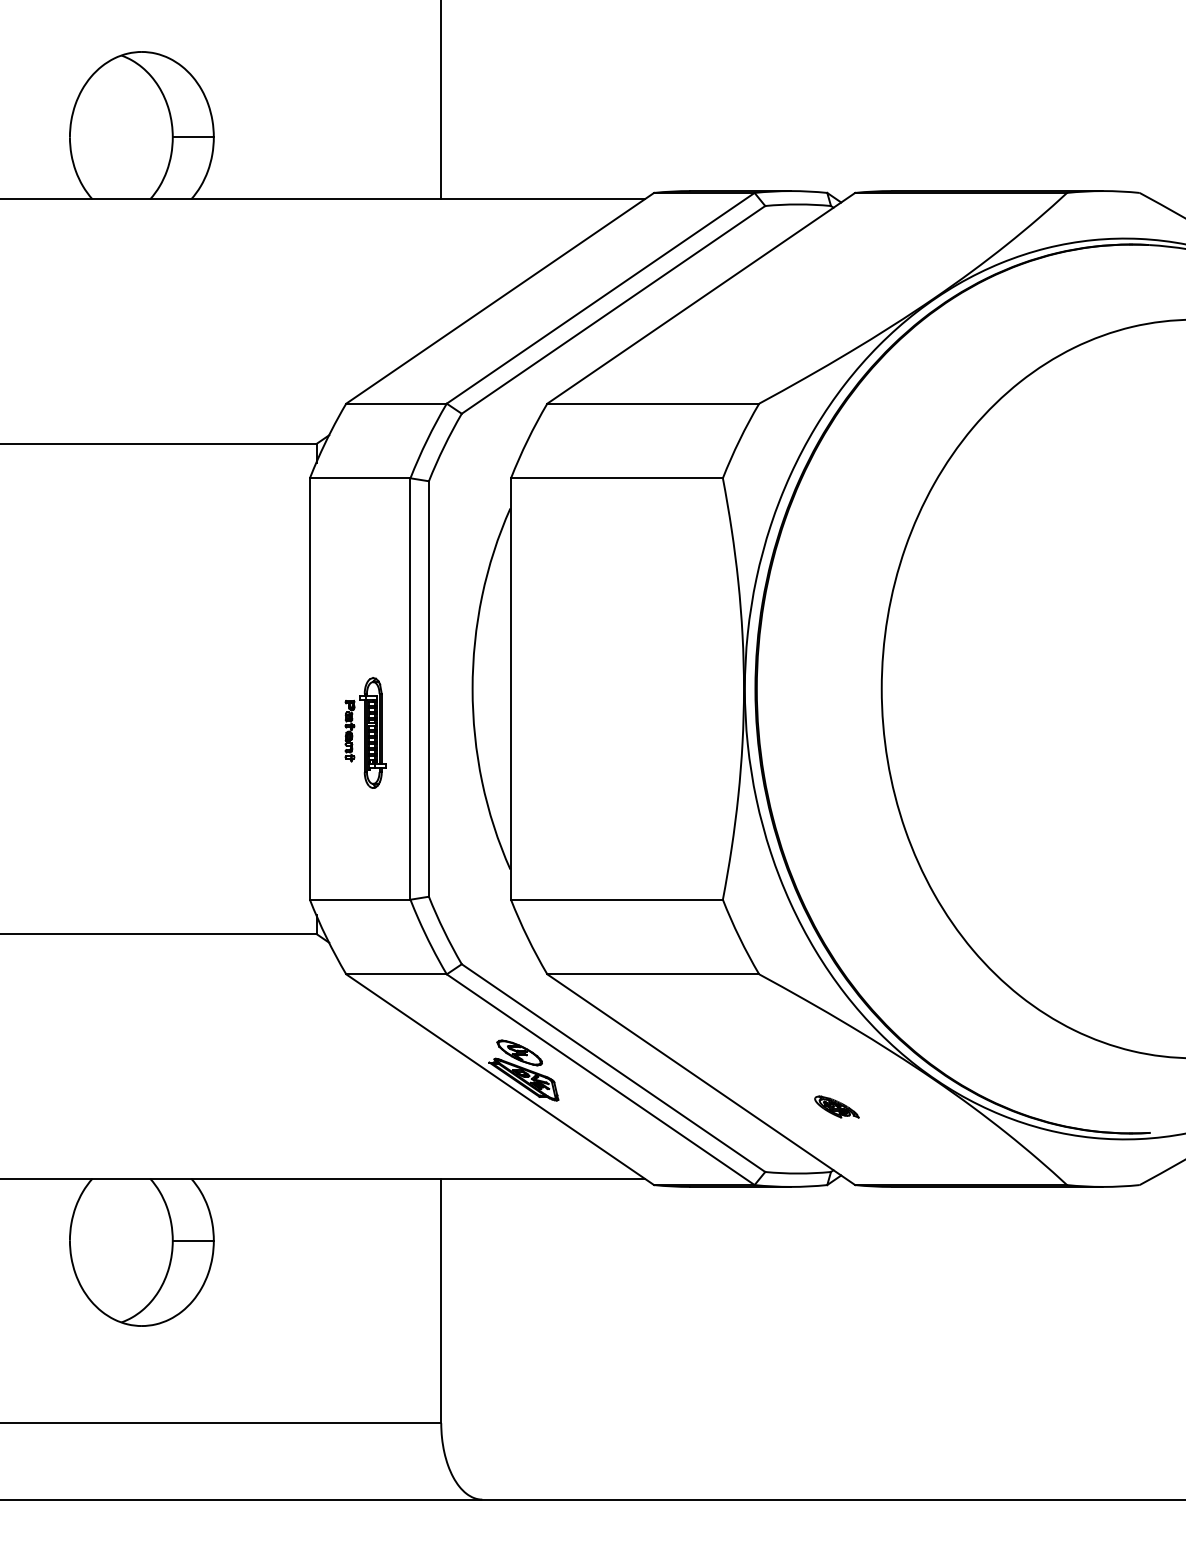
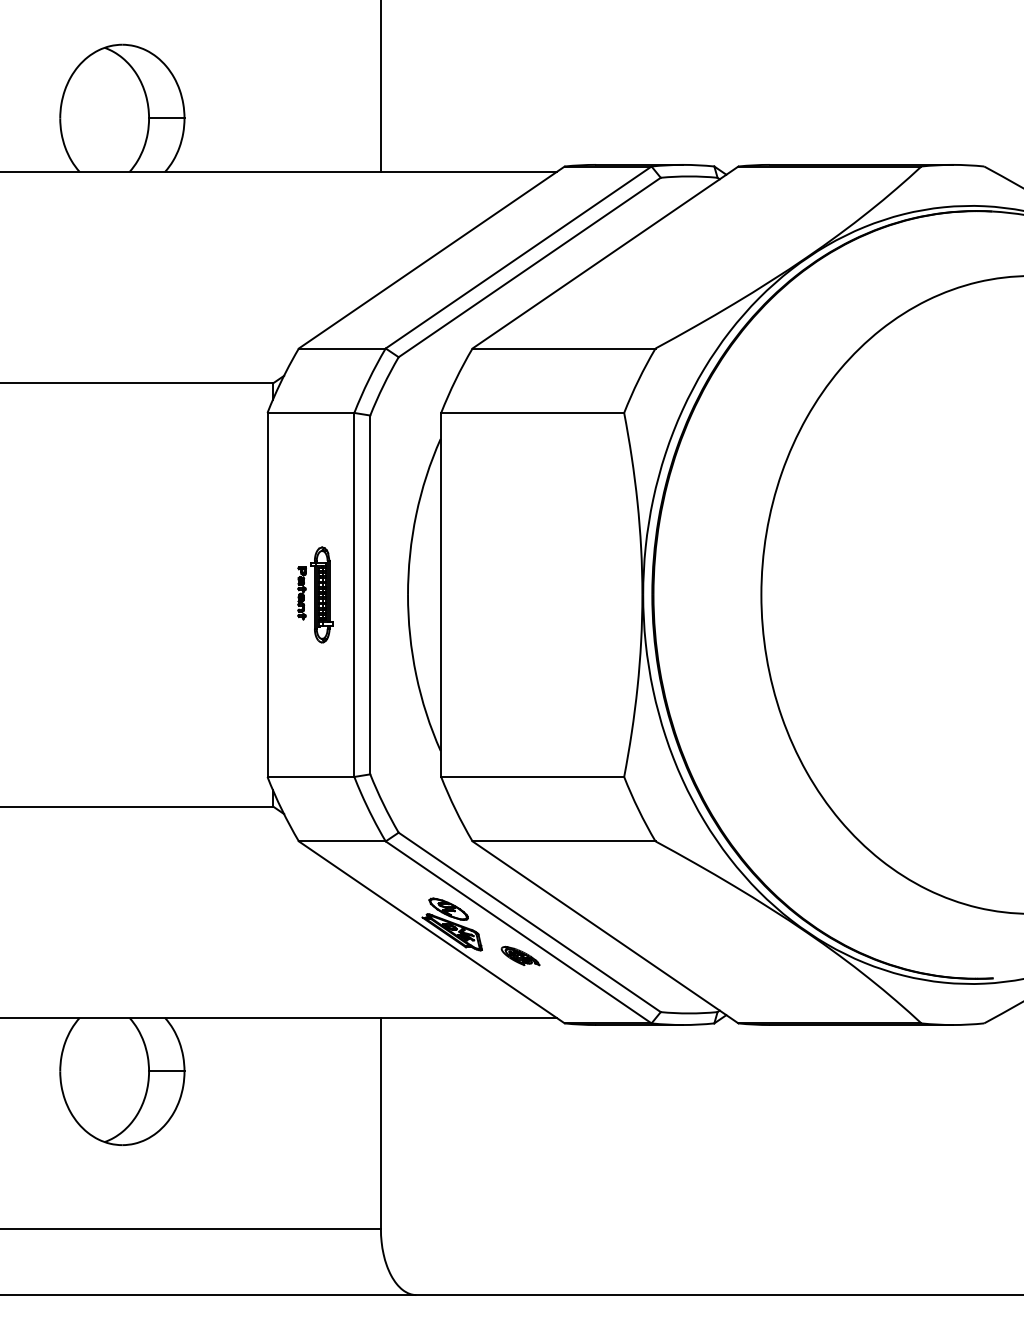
part: (365, 732) -> (315, 594), moved
part: (836, 1106) -> (520, 955), moved

